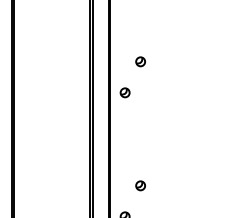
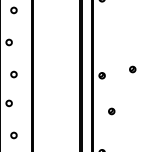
part: (140, 61) -> (132, 69), moved
part: (140, 185) -> (111, 111), moved

